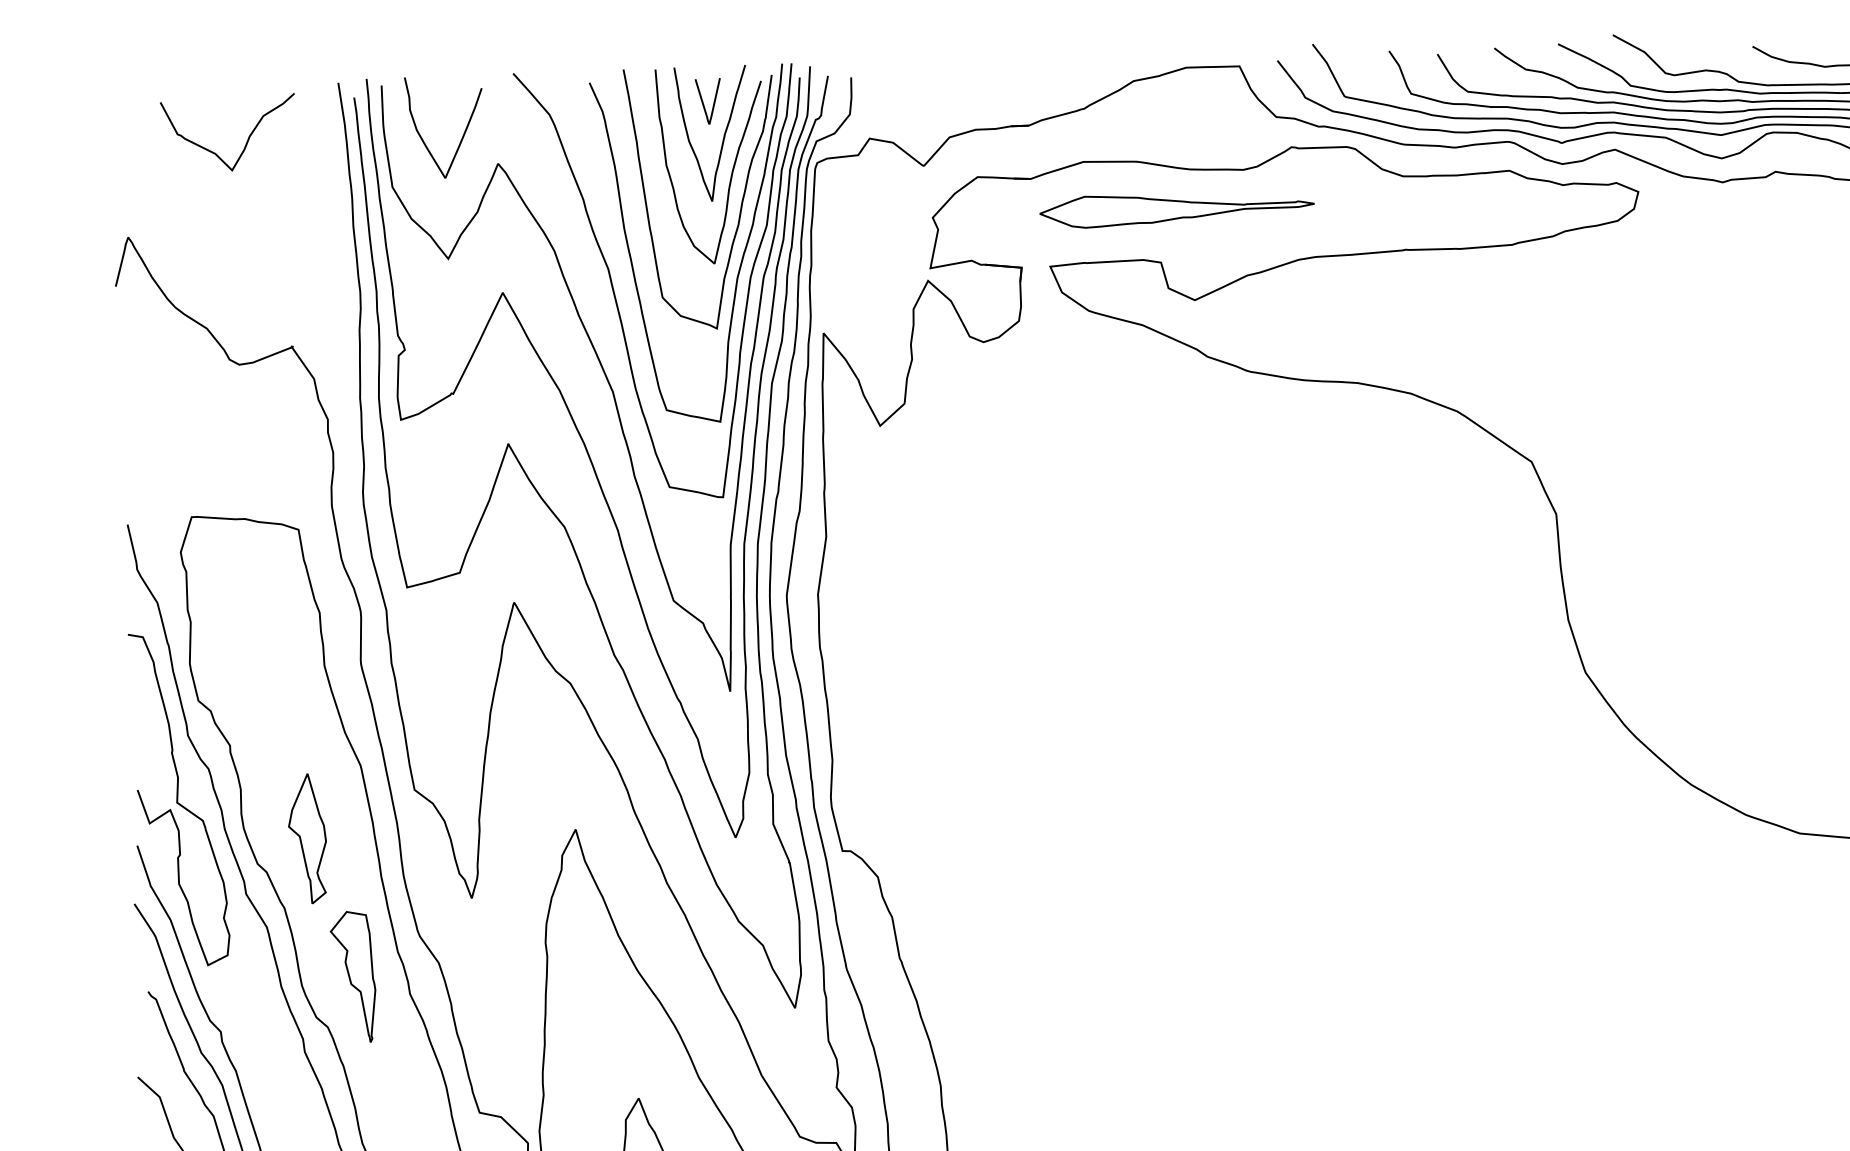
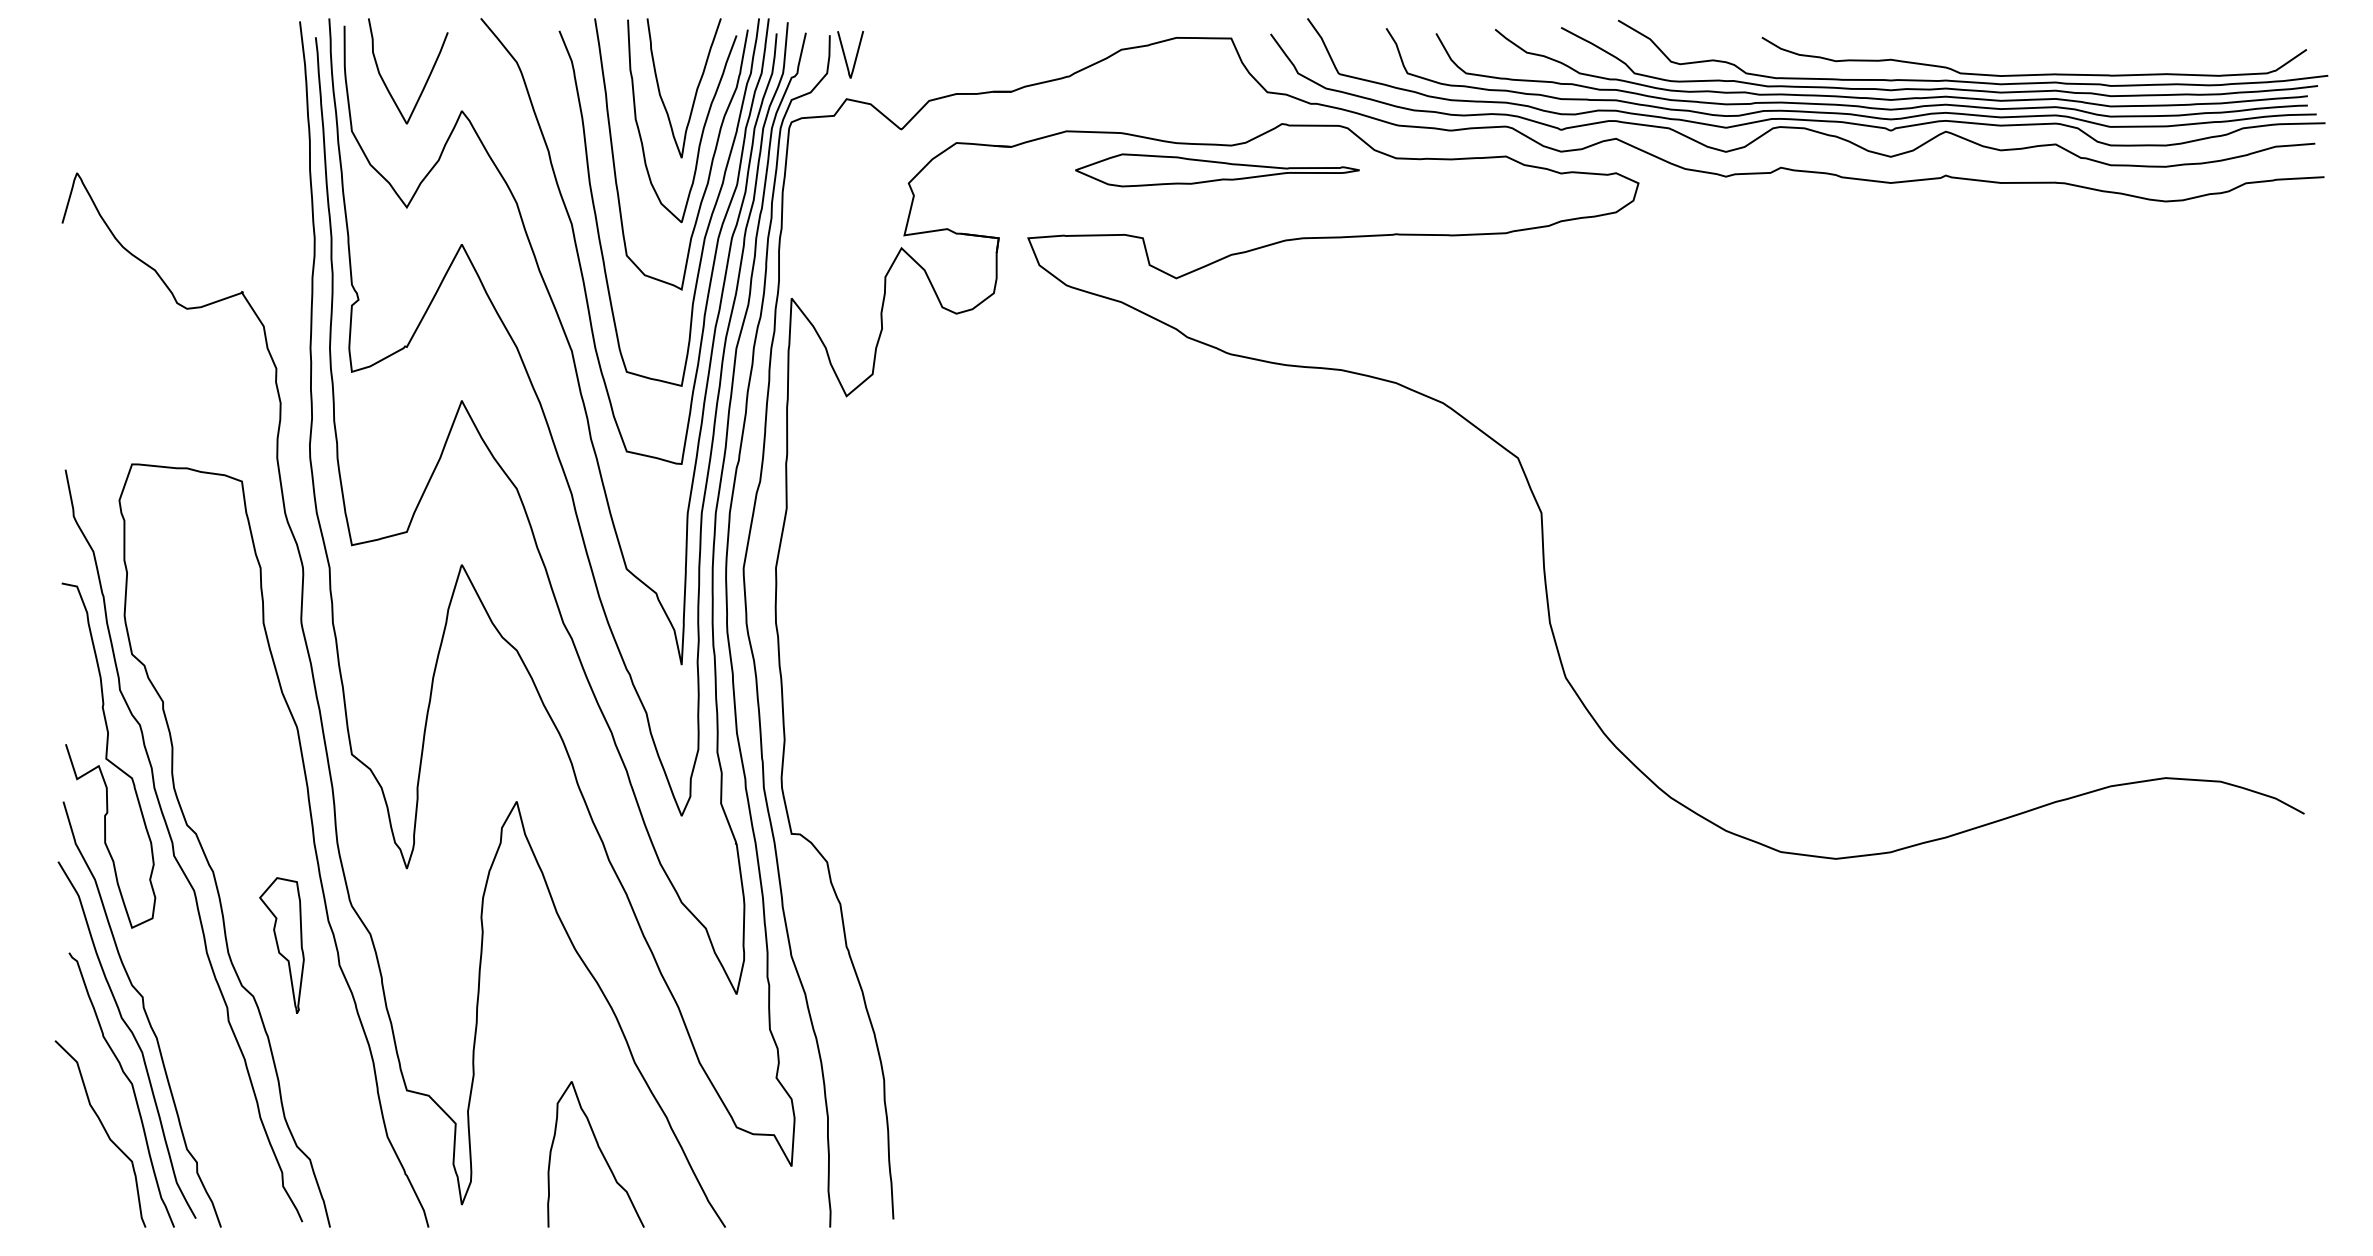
curve: (703, 101) -> (845, 54), moved
curve: (246, 142) -> (202, 79), removed
part: (1177, 209) -> (1217, 170), moved
part: (307, 838) -> (239, 800), removed

